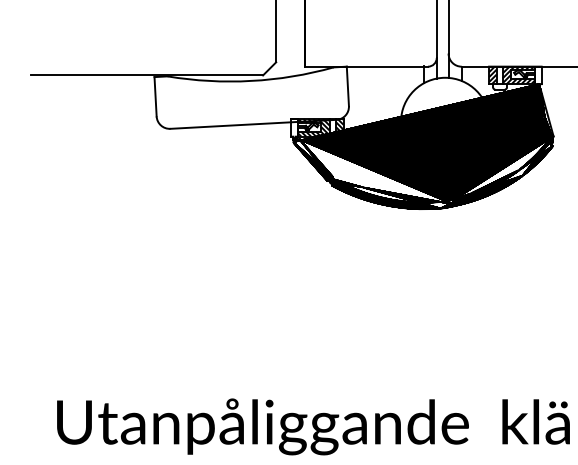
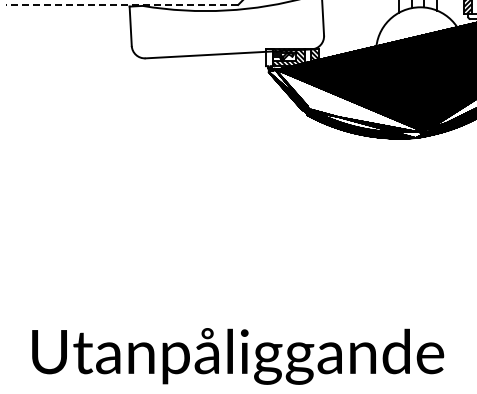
line: (146, 75) -> (121, 5), solid -> dashed

